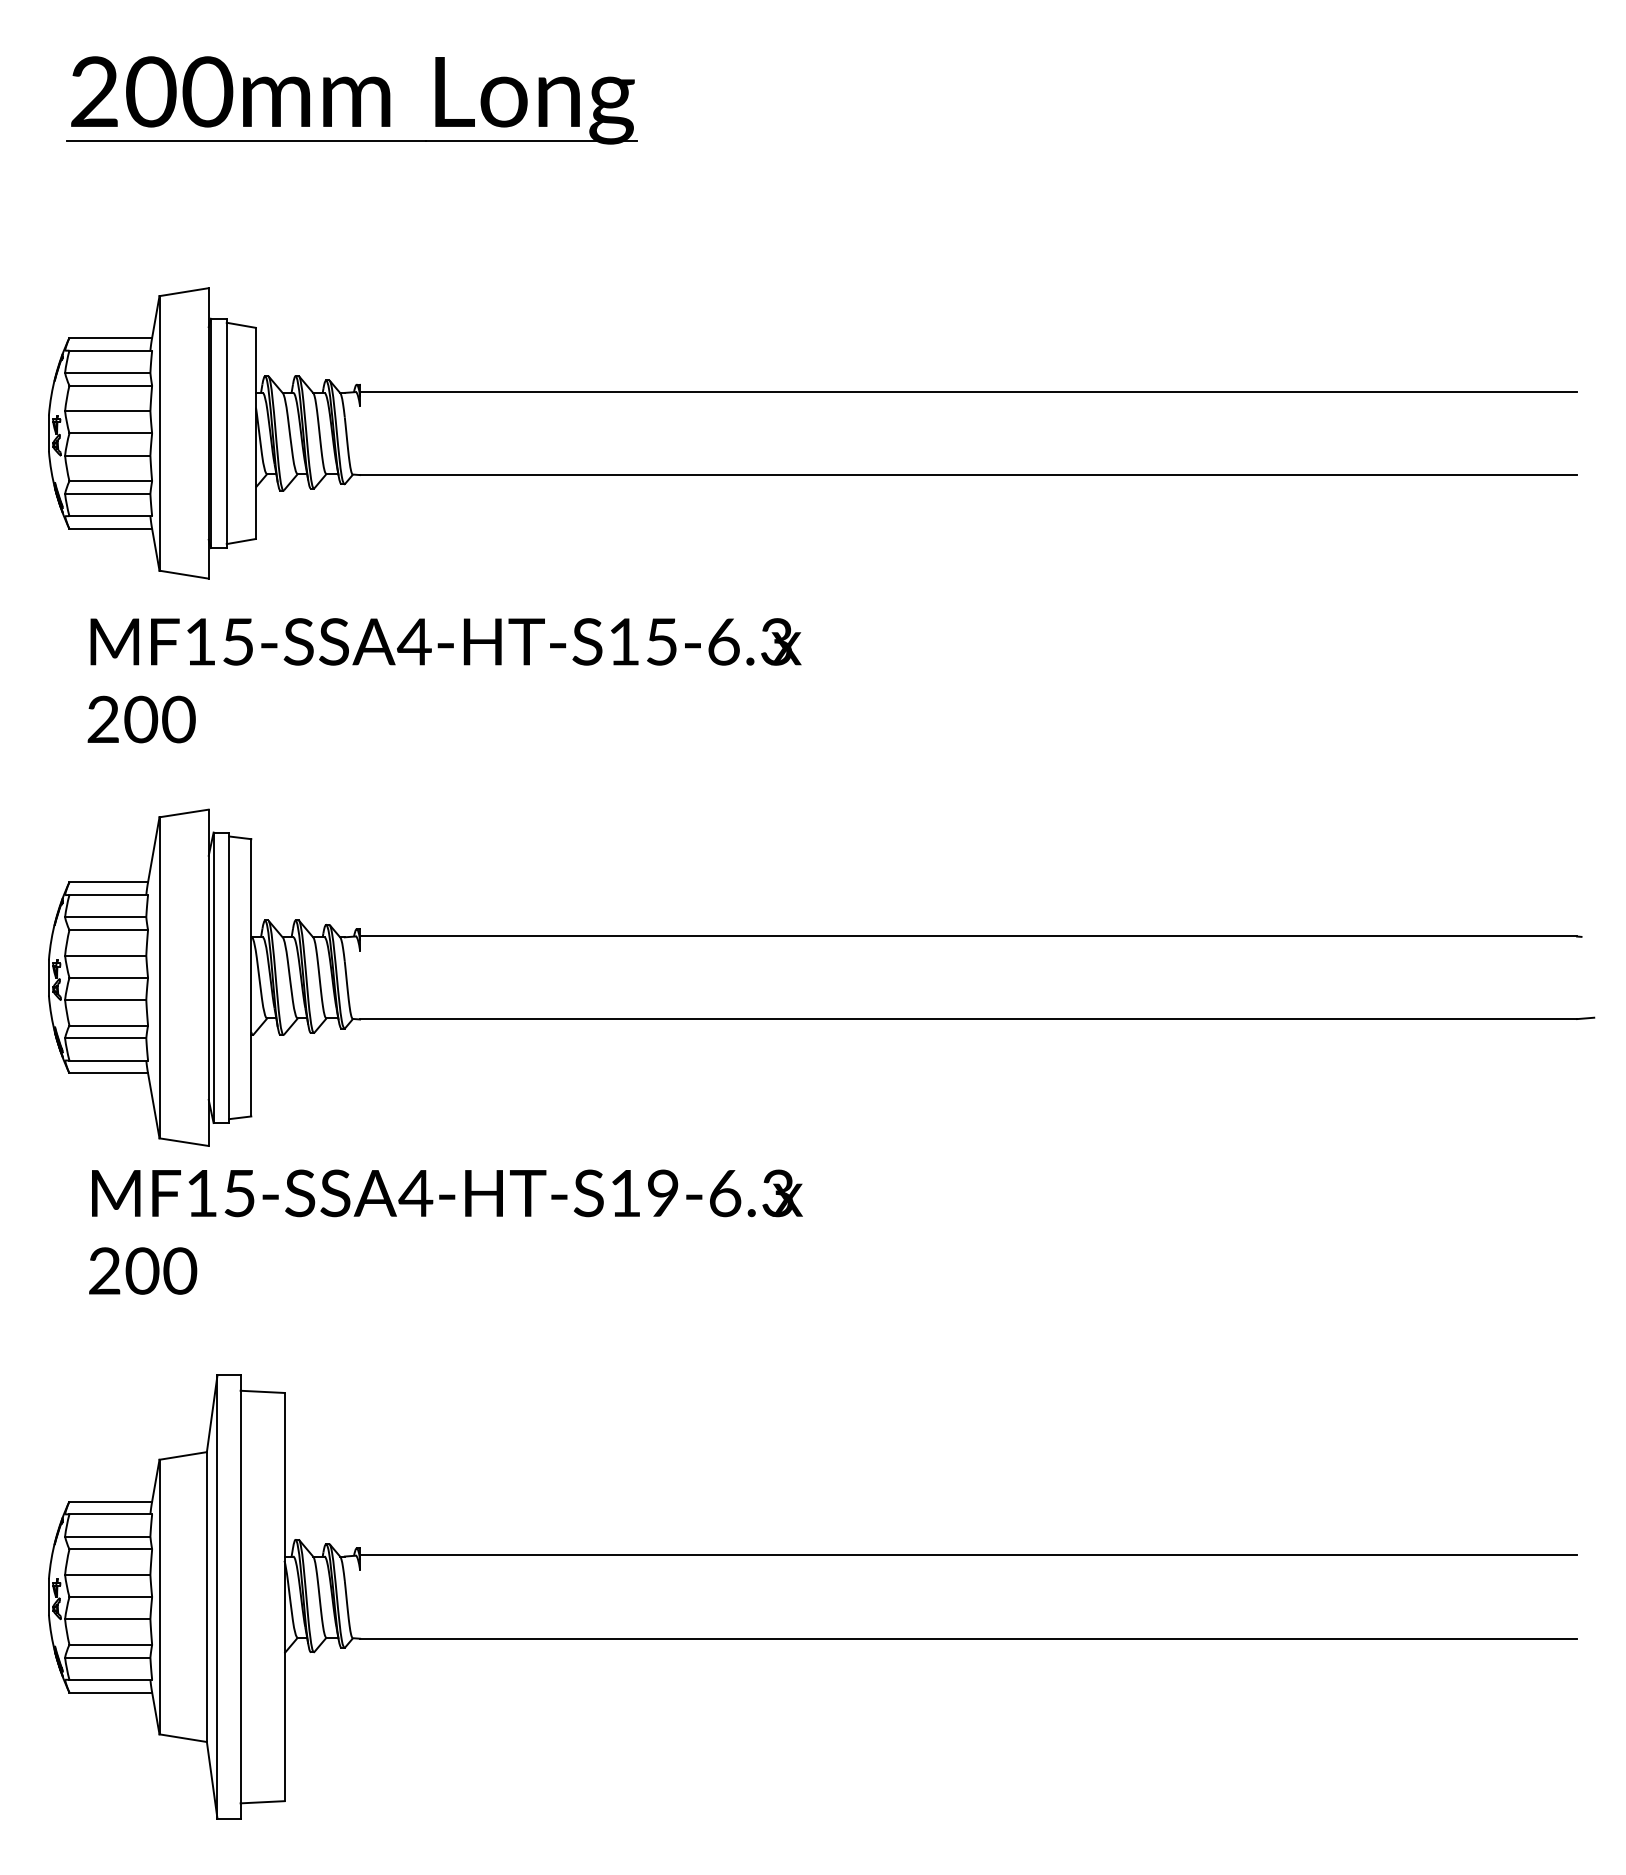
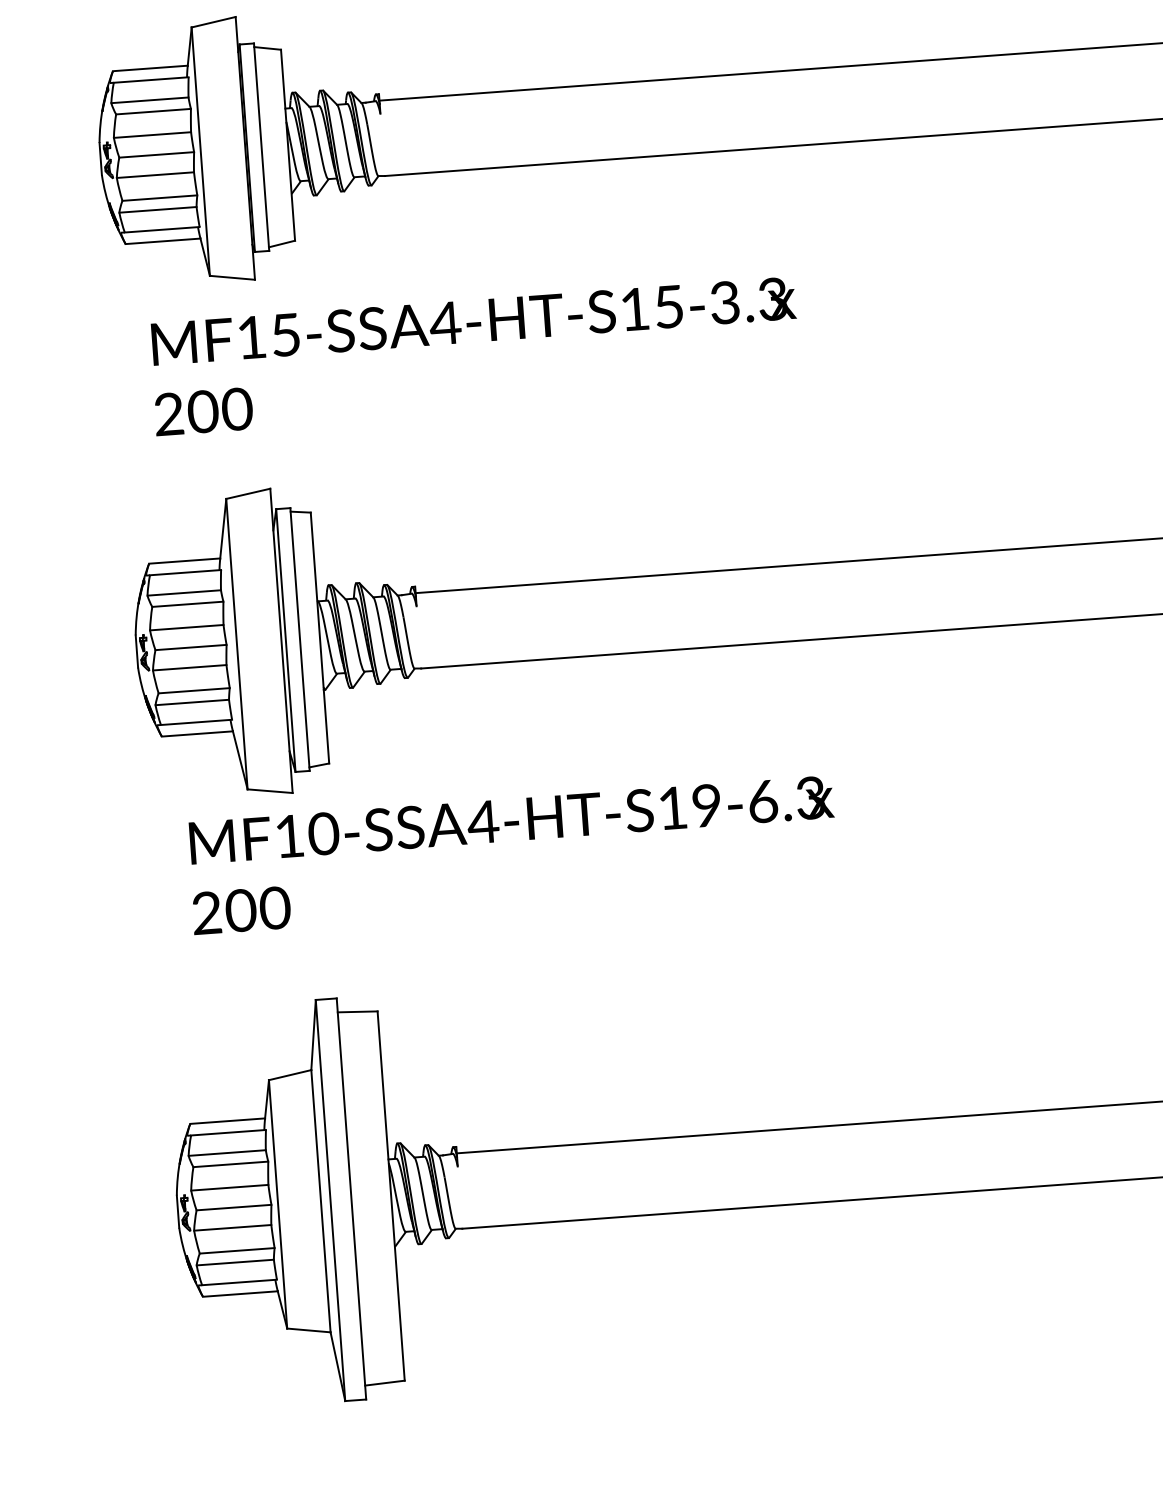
text: (723, 641) -> (724, 302), MF15-SSA4-HT-S15-6.3 -> MF15-SSA4-HT-S15-3.3
text: (239, 1193) -> (323, 833), MF15-SSA4-HT-S19-6.3 -> MF10-SSA4-HT-S19-6.3

